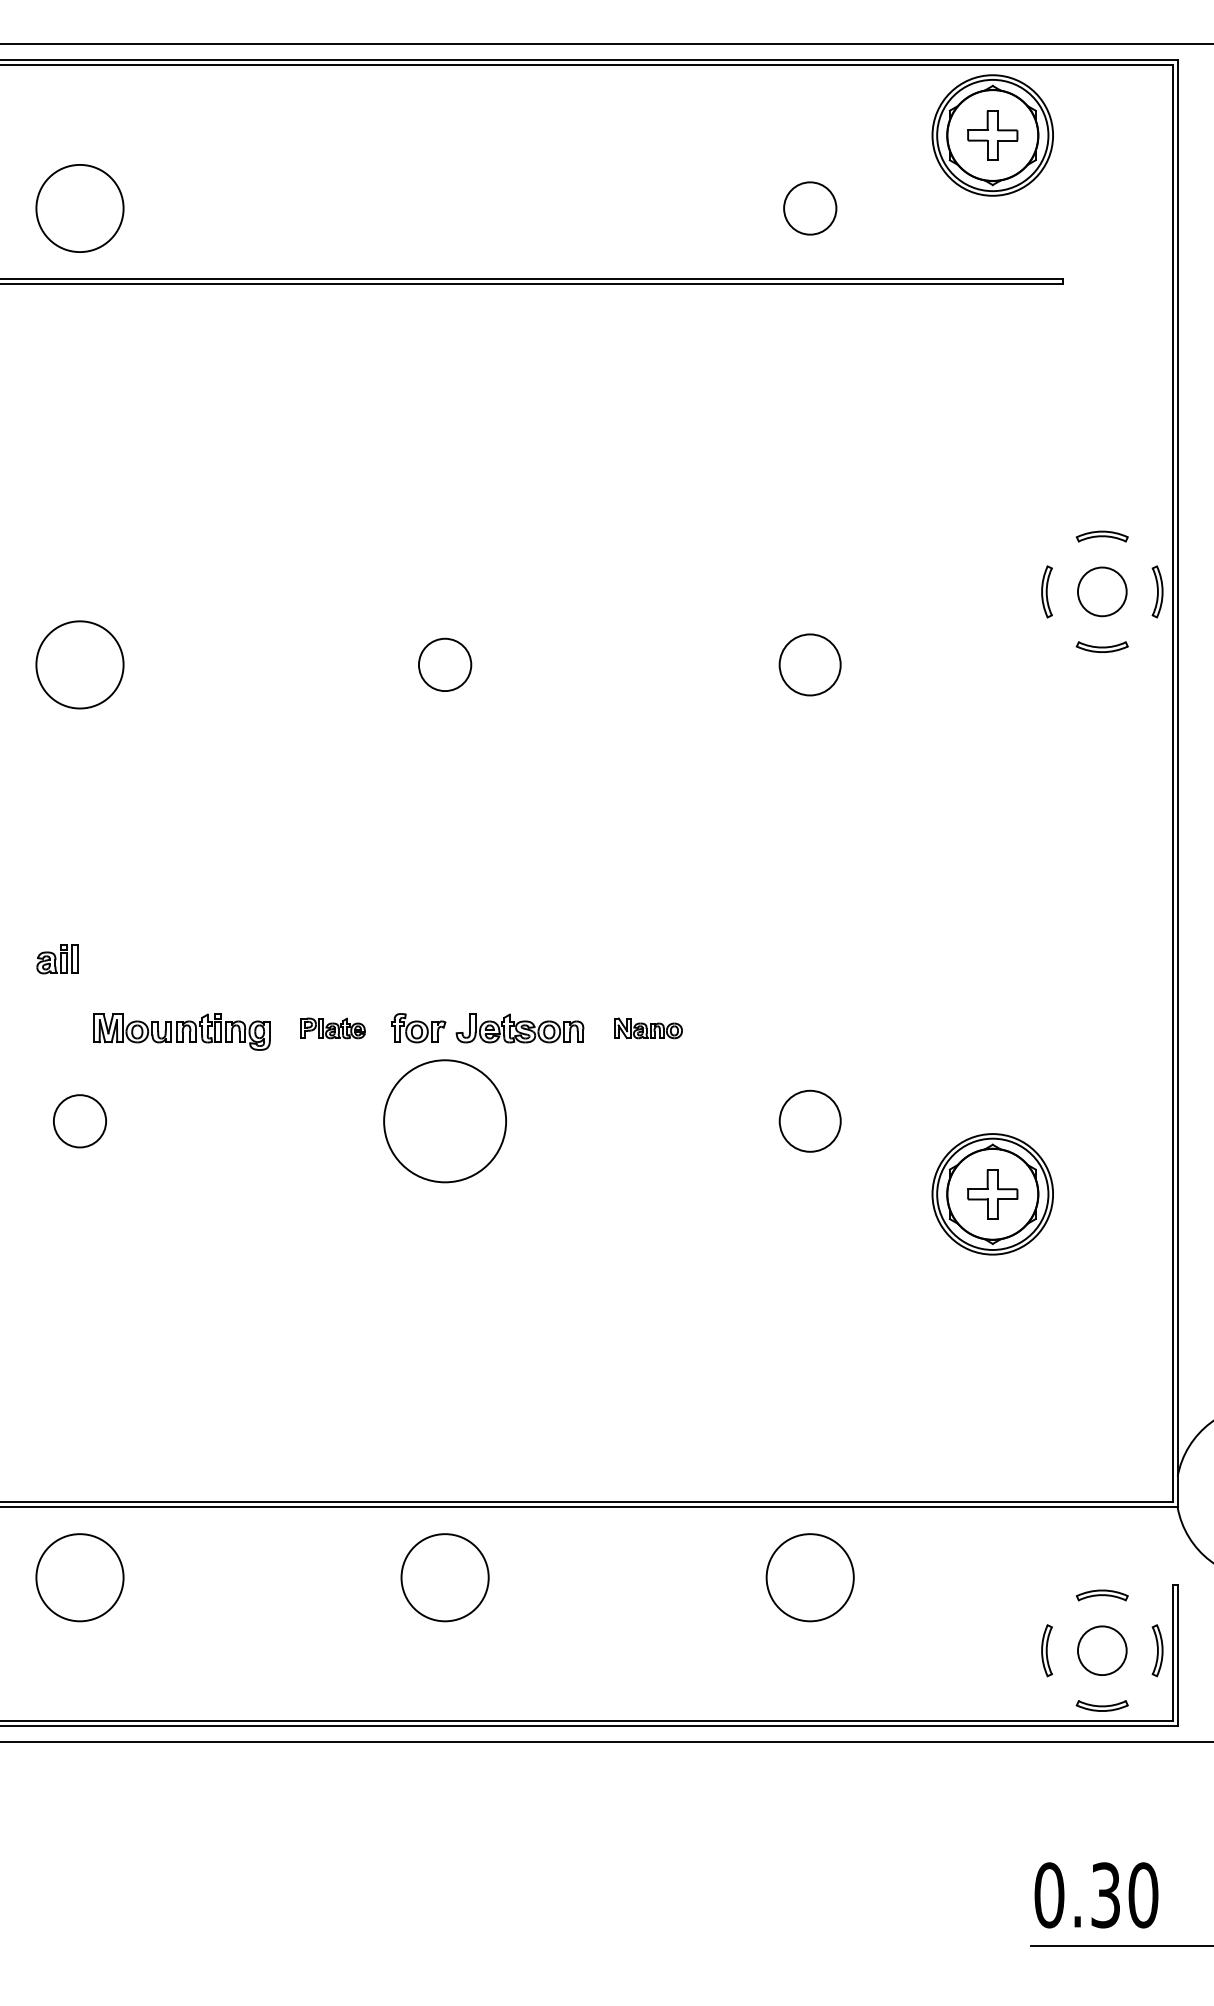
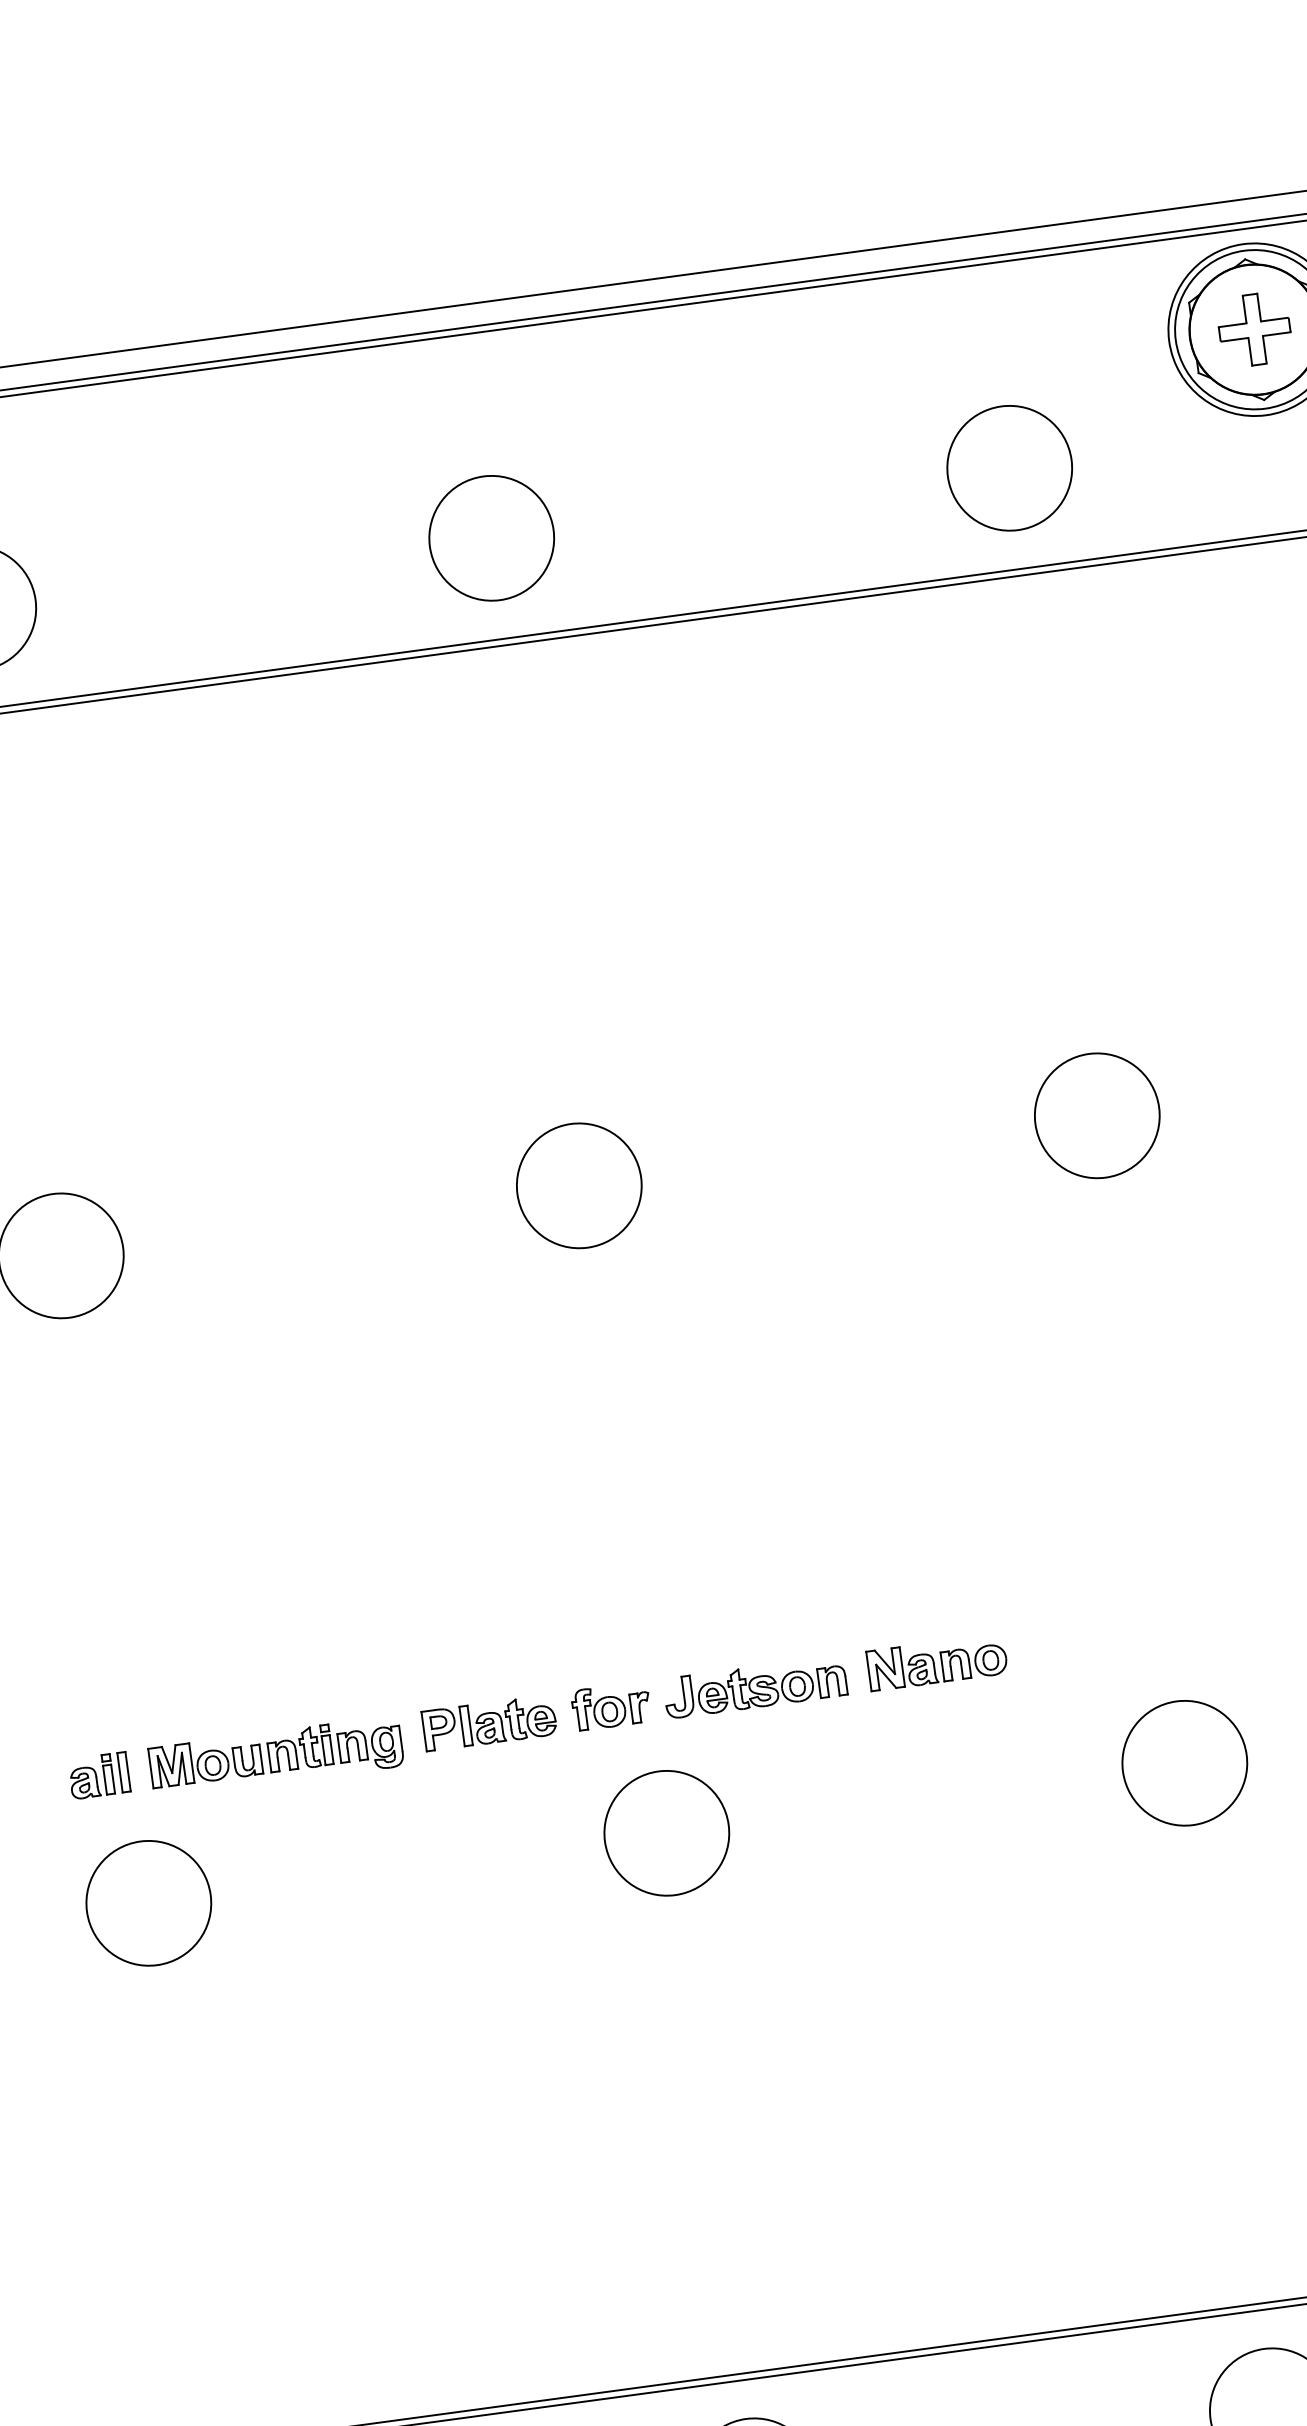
circle: (444, 208) -> (490, 538), added
circle: (809, 208) -> (1008, 468), size x1.67
circle: (444, 664) -> (578, 1185), size x1.67
circle: (809, 664) -> (1096, 1115), size x1.43
part: (57, 959) -> (99, 1775), moved
part: (332, 1028) -> (489, 1723), size x1.43
part: (648, 1028) -> (937, 1662), size x1.43
circle: (79, 1120) -> (147, 1902), size x1.67
circle: (444, 1120) -> (665, 1832), size x0.71
circle: (809, 1120) -> (1183, 1762), size x1.43

